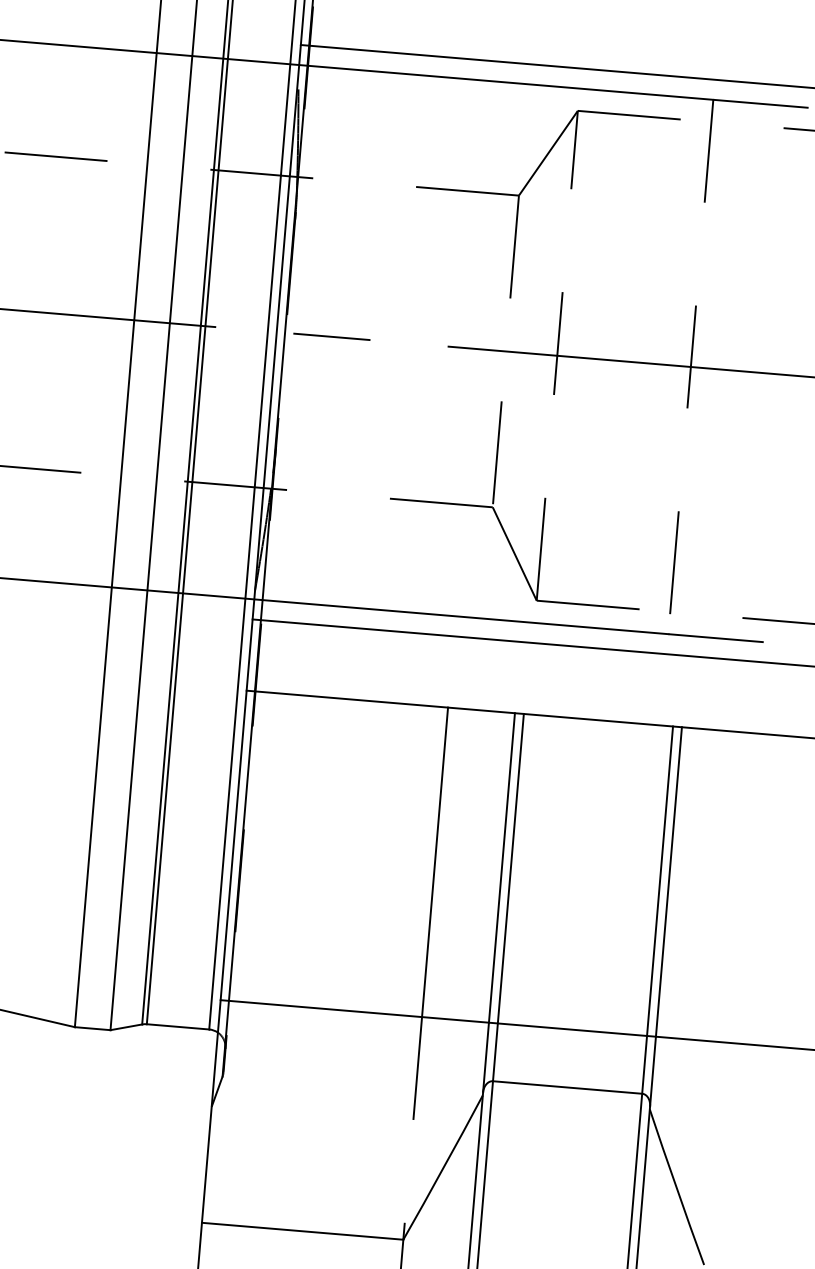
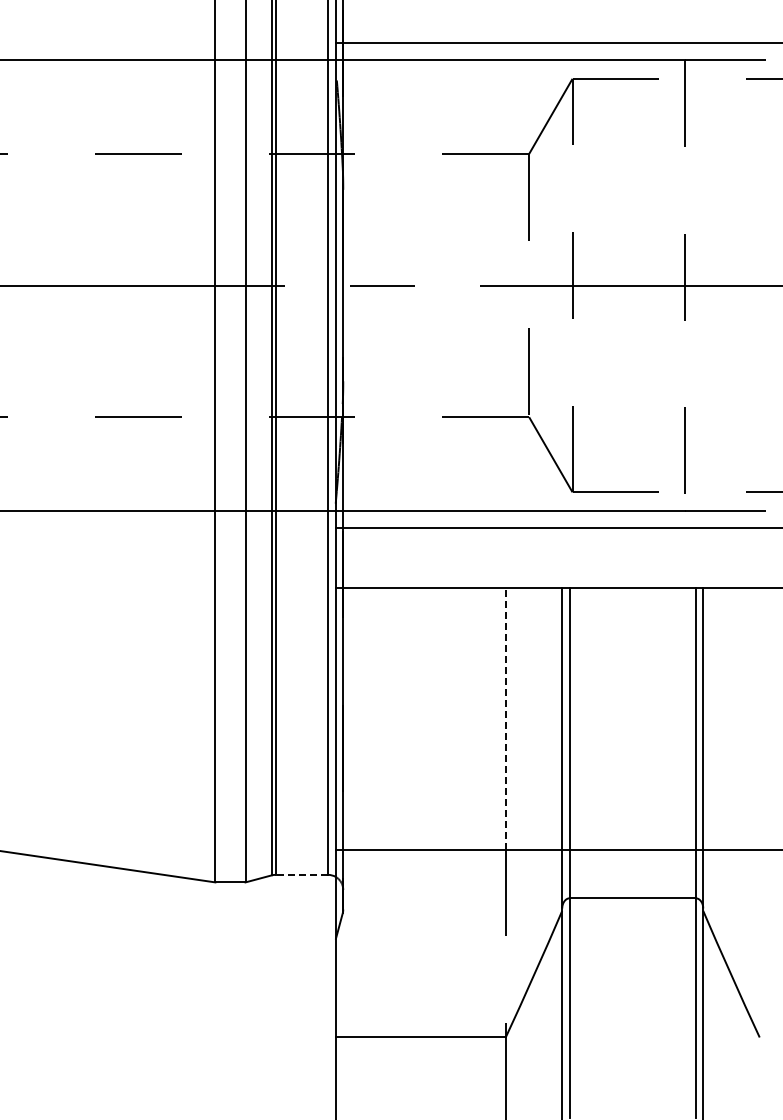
line: (434, 861) -> (505, 718), solid -> dashed
line: (177, 1026) -> (301, 874), solid -> dashed

